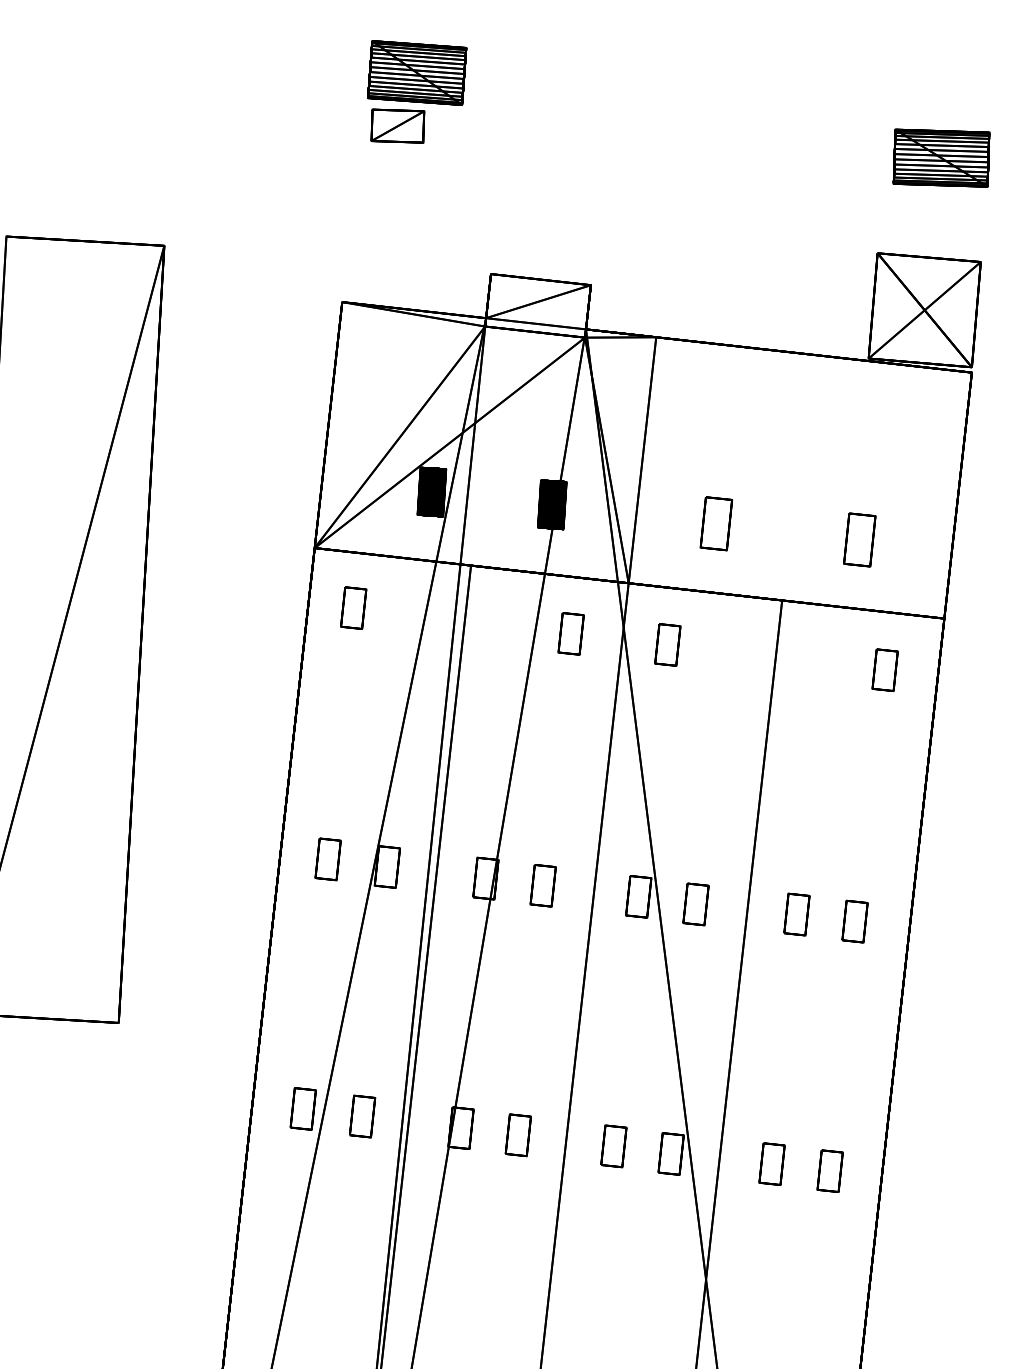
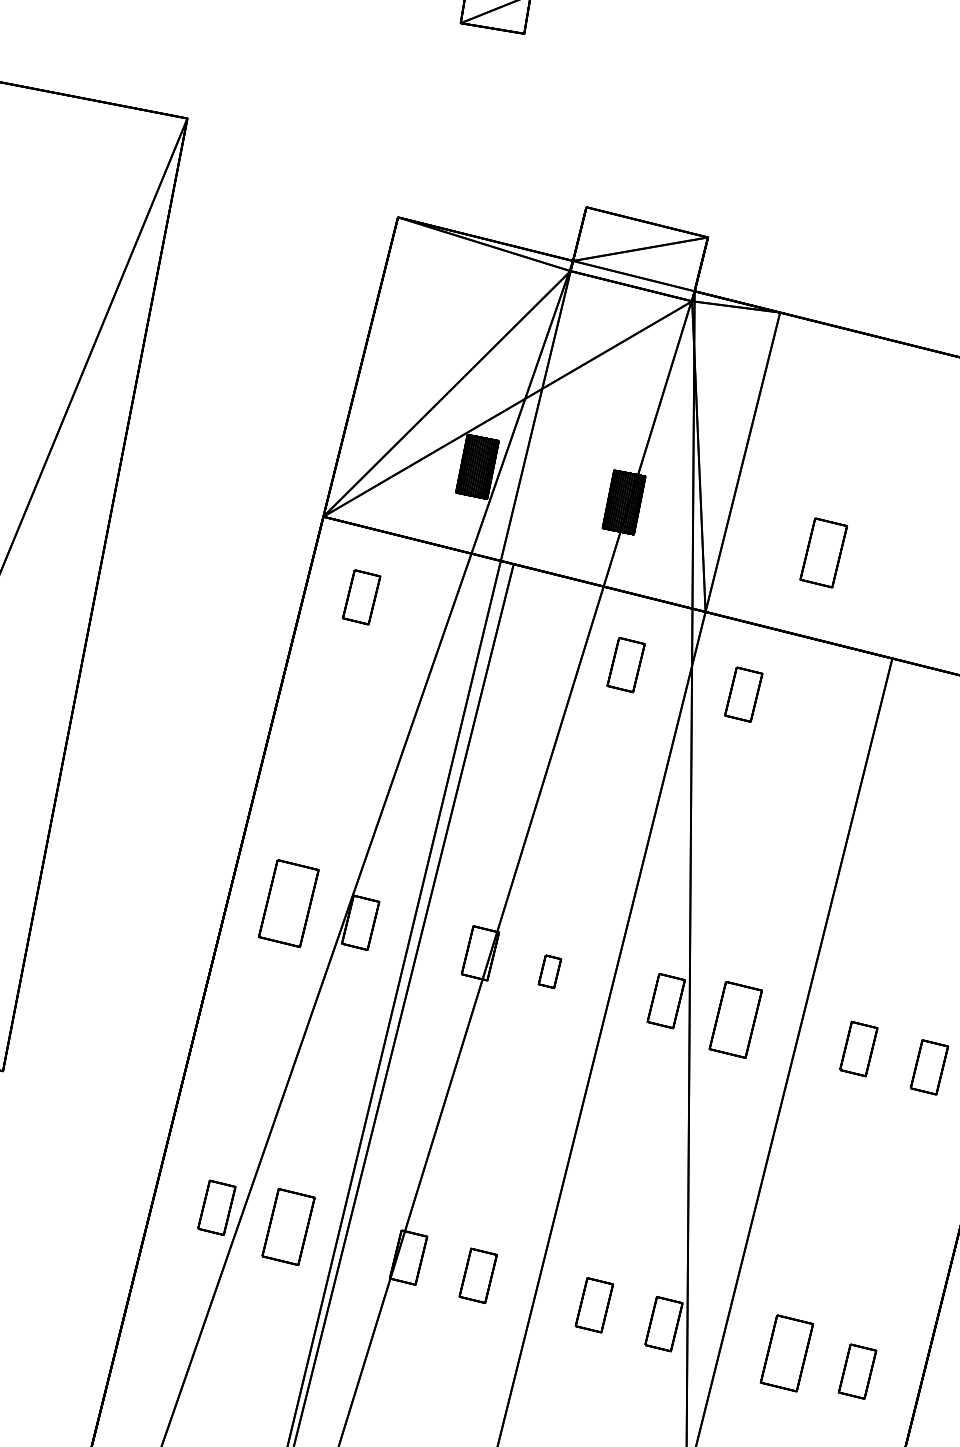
part: (327, 859) -> (287, 903), size x1.6
part: (542, 885) -> (549, 971), size x0.6
part: (695, 904) -> (735, 1019), size x1.4
part: (362, 1116) -> (288, 1226), size x1.4
part: (771, 1163) -> (786, 1352), size x1.4

